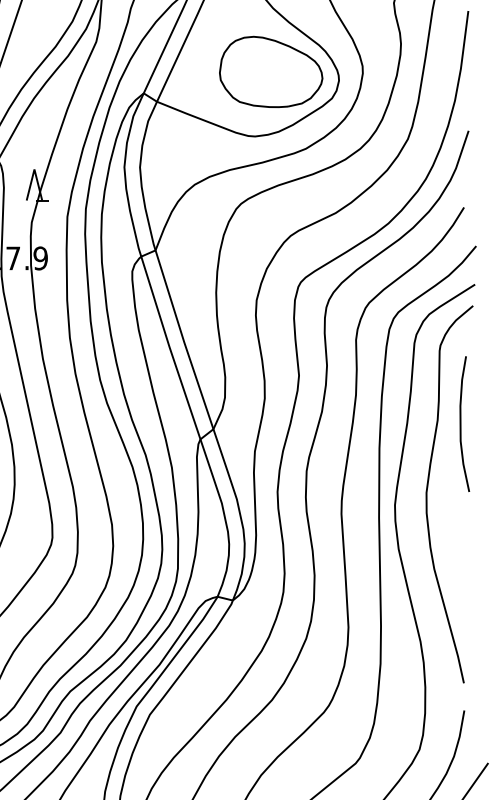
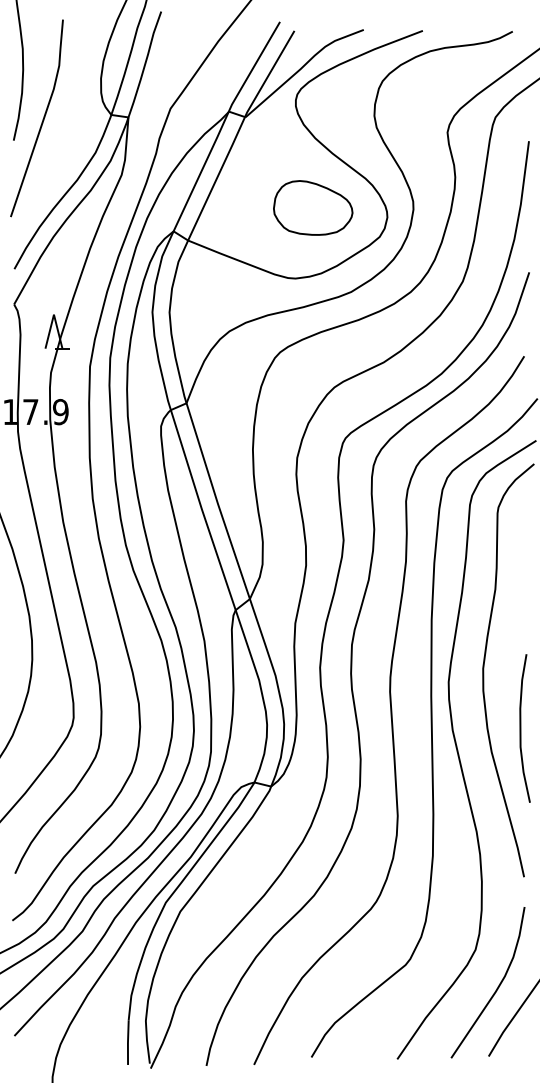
part: (271, 71) -> (313, 207), size x0.7
curve: (461, 424) -> (521, 728), moved

